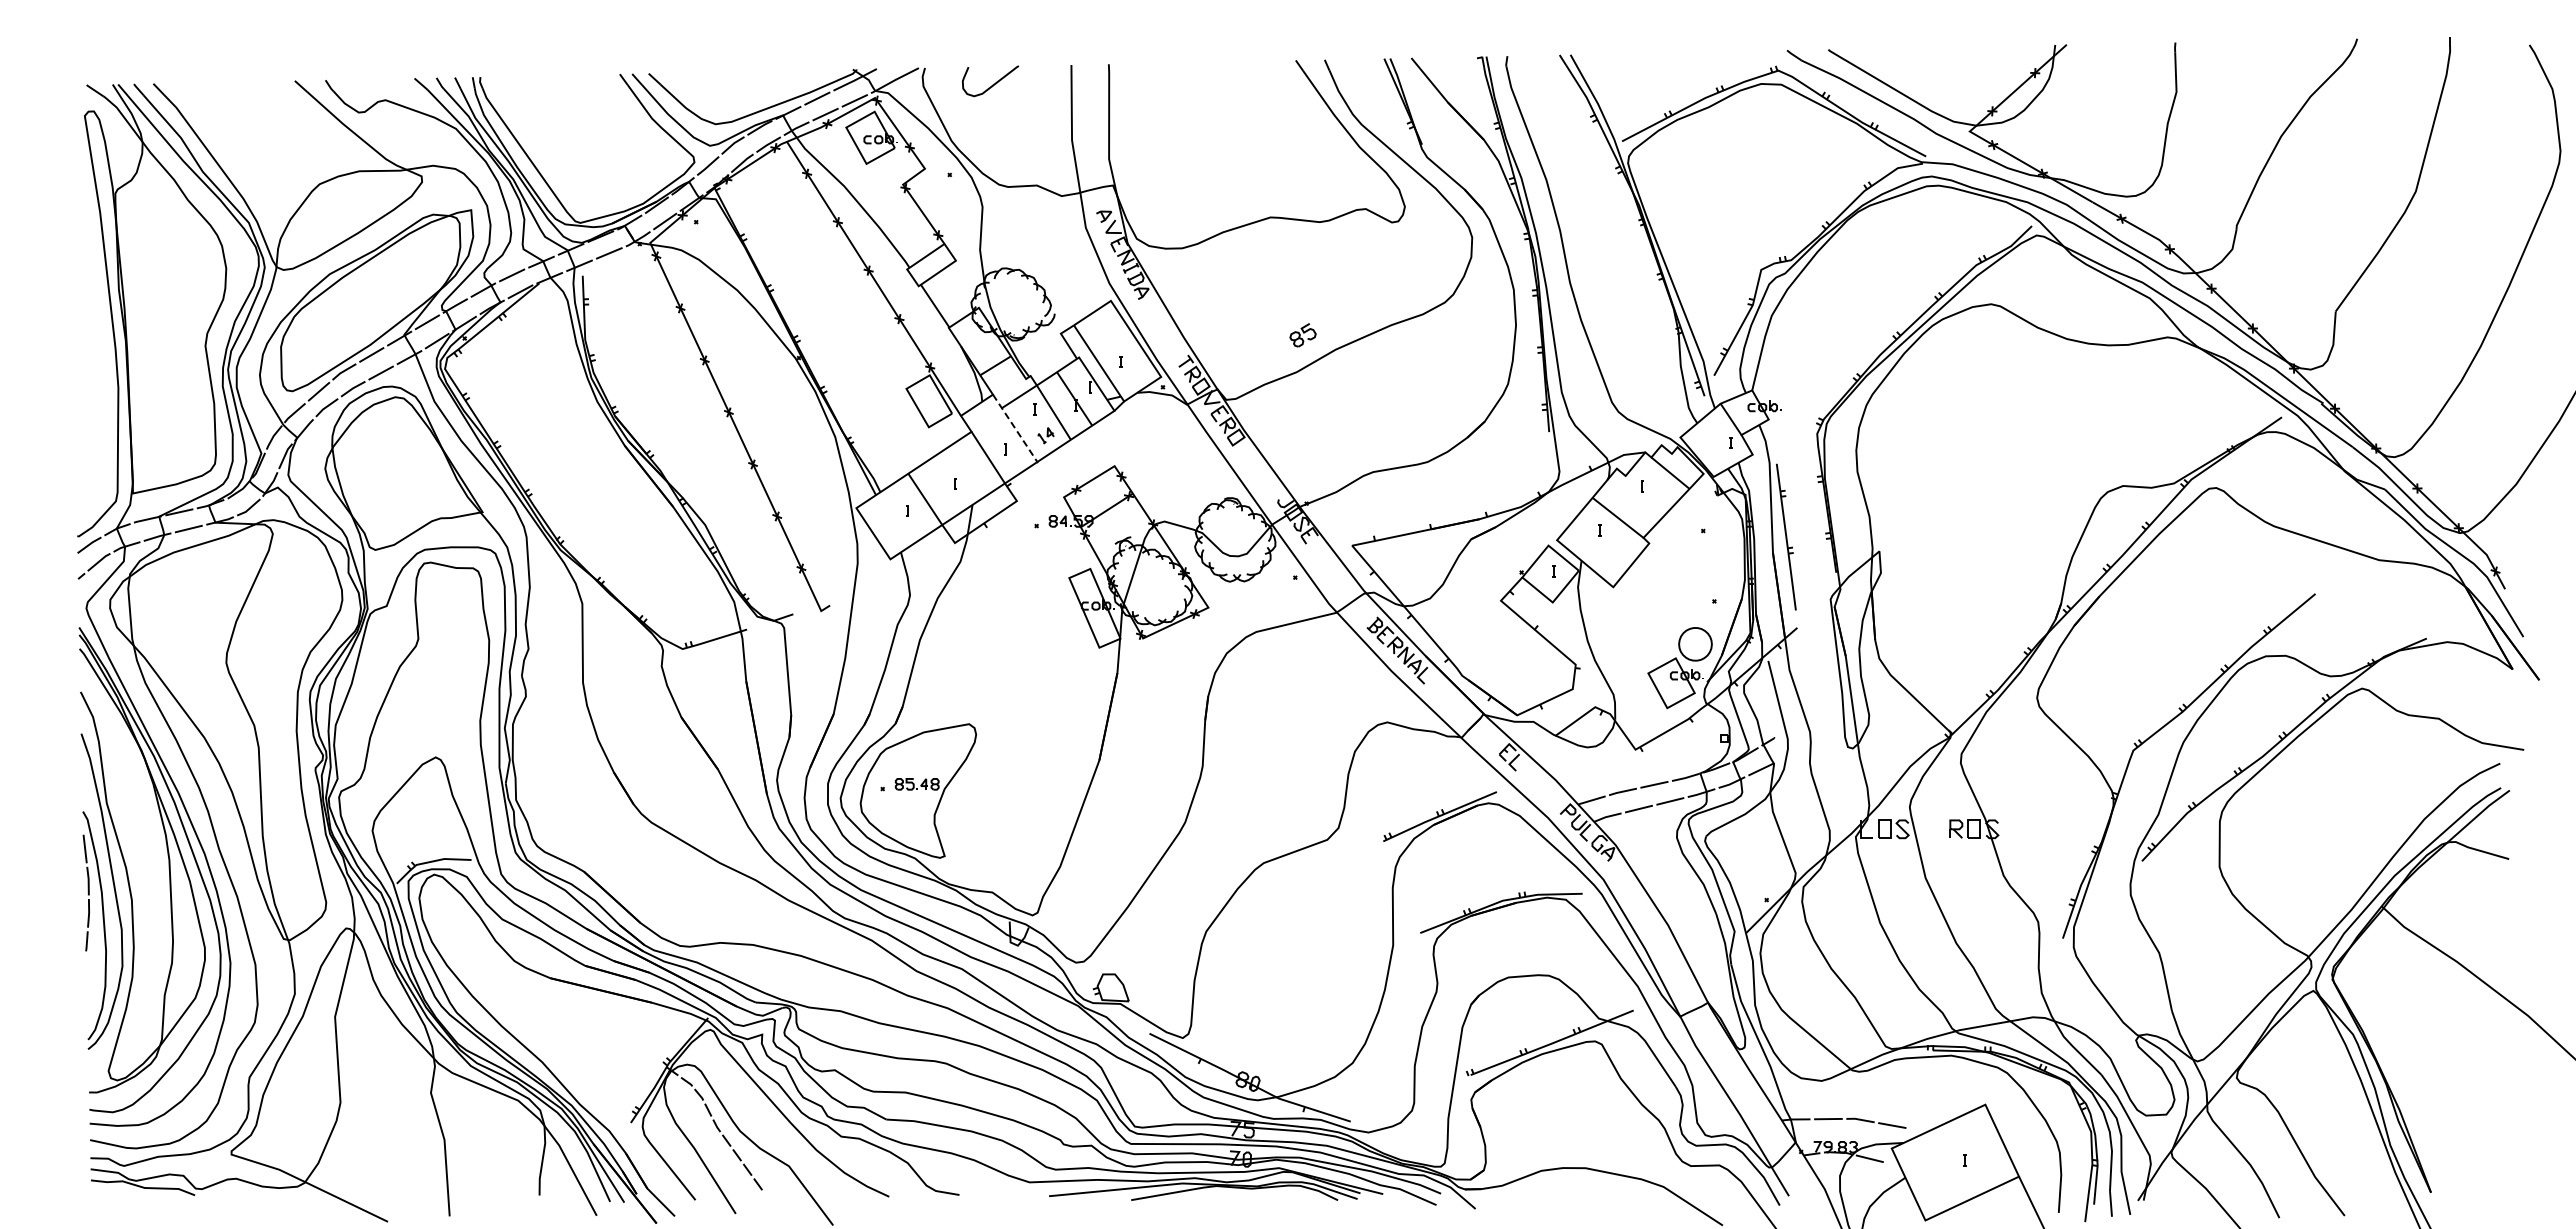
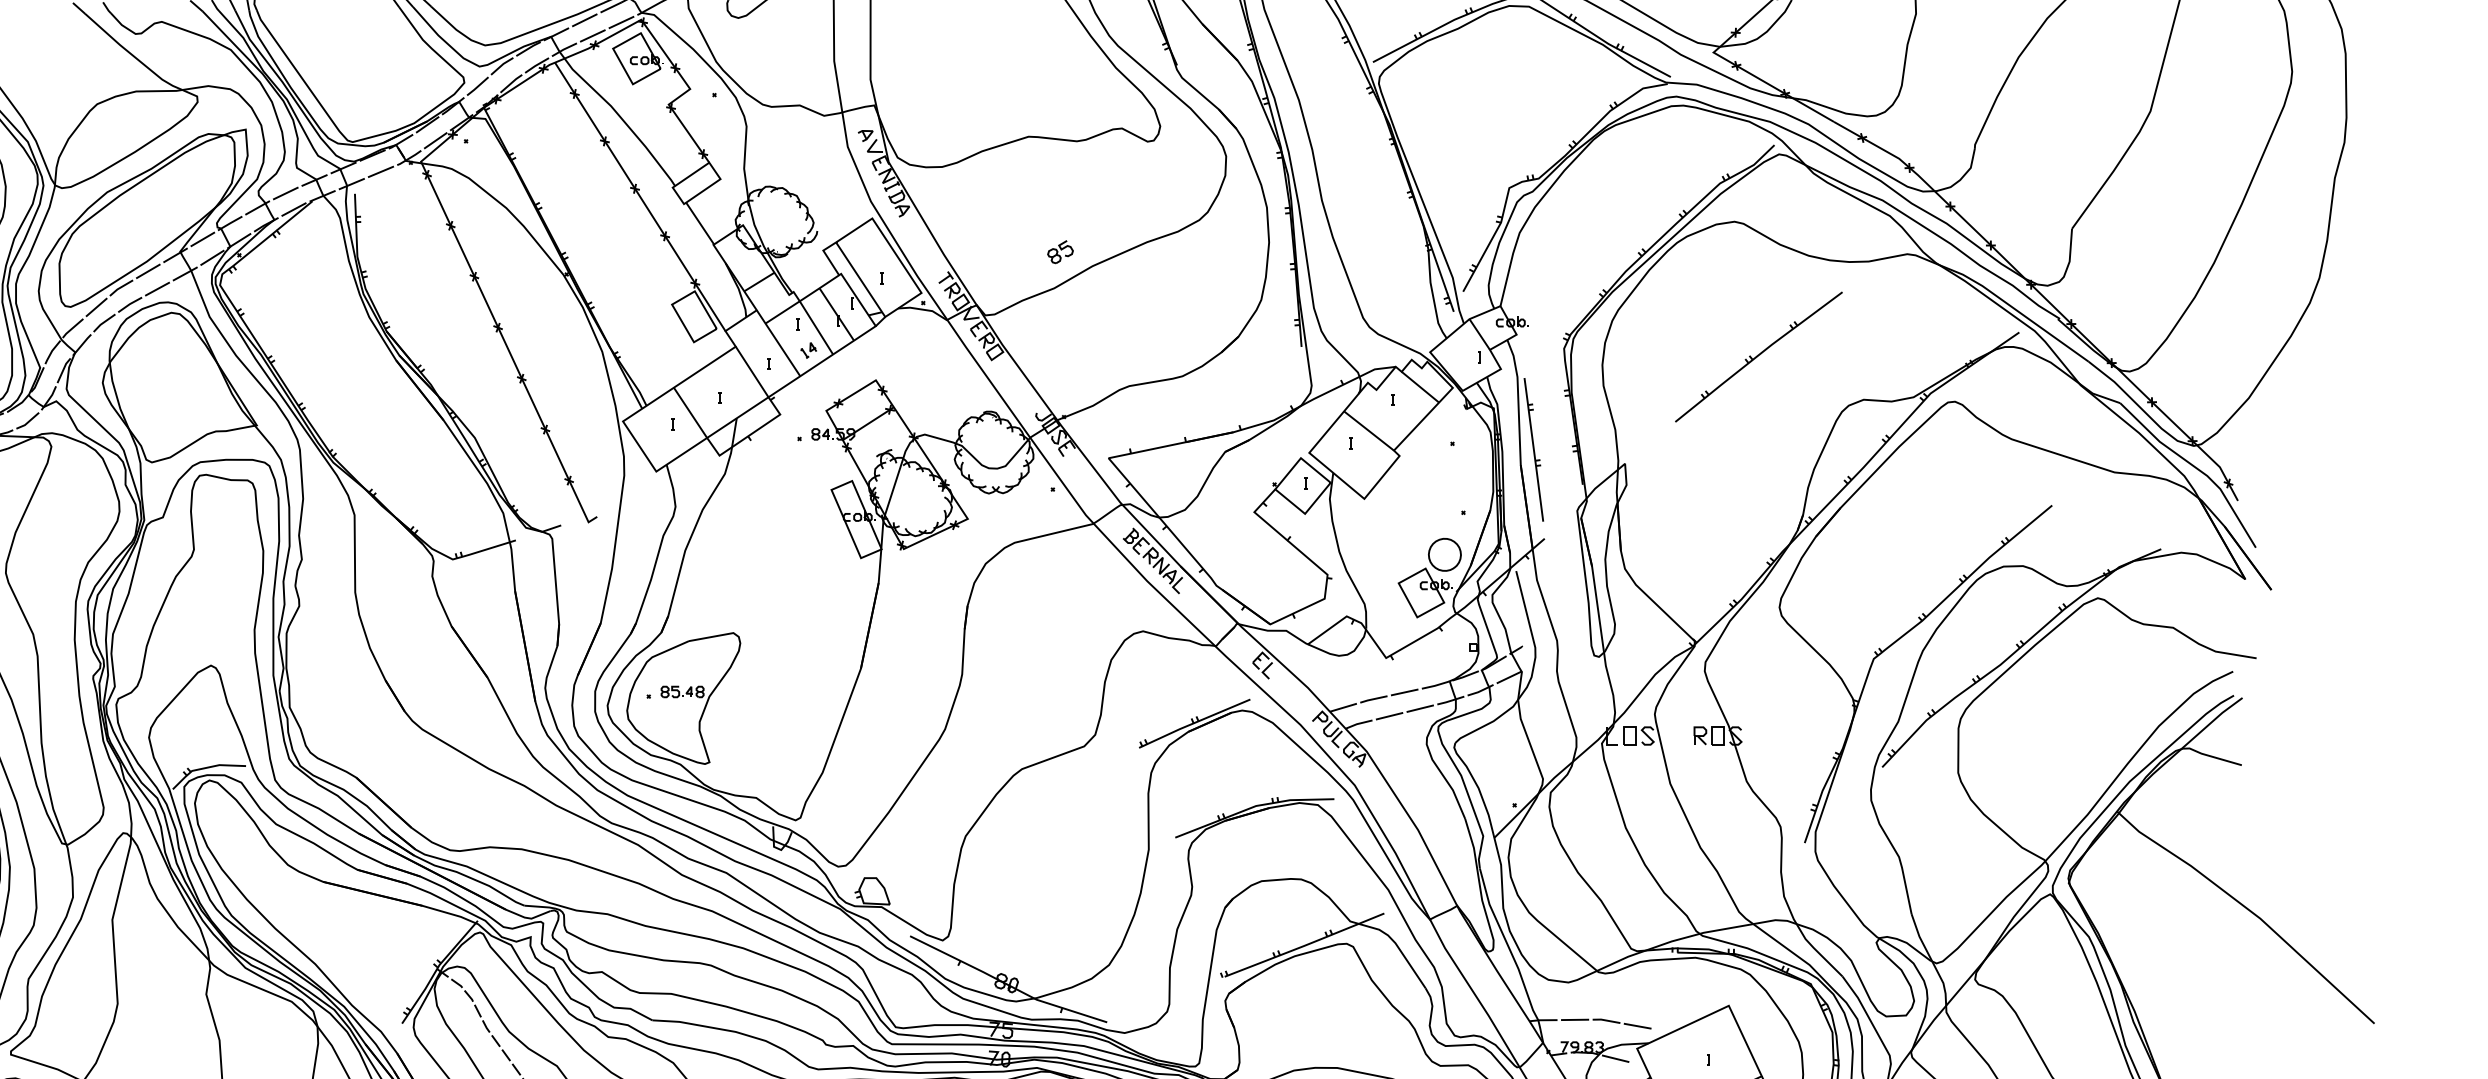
line: (1015, 428) -> (778, 343), dashed -> solid
part: (2015, 442) -> (1758, 357), added

